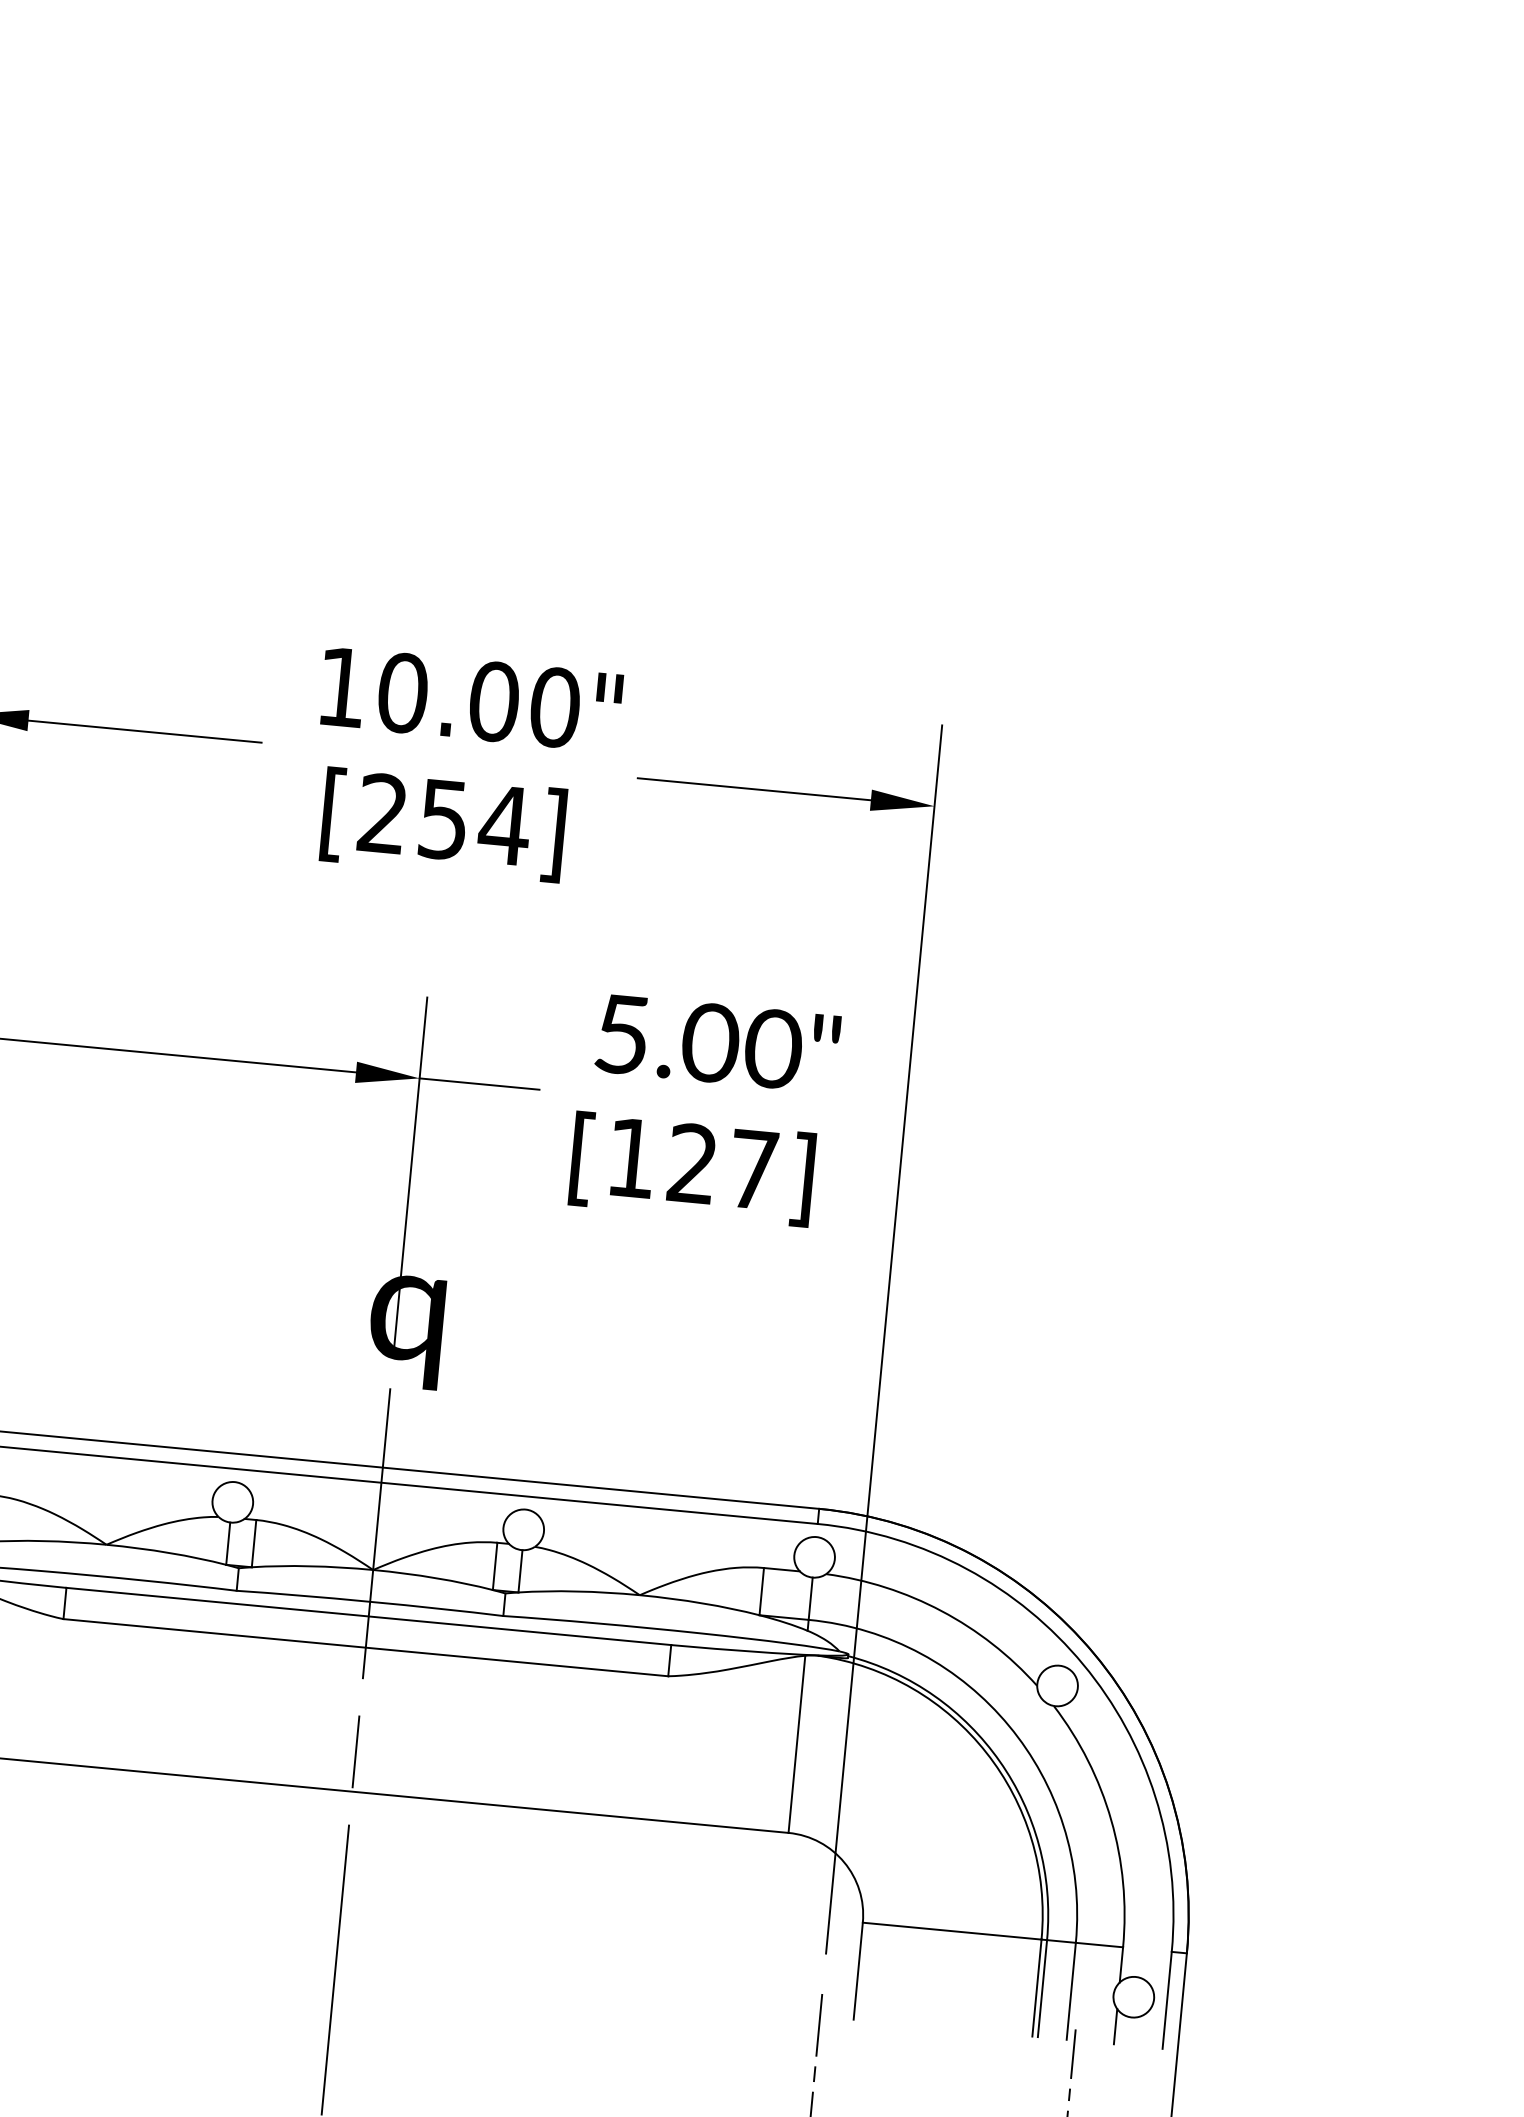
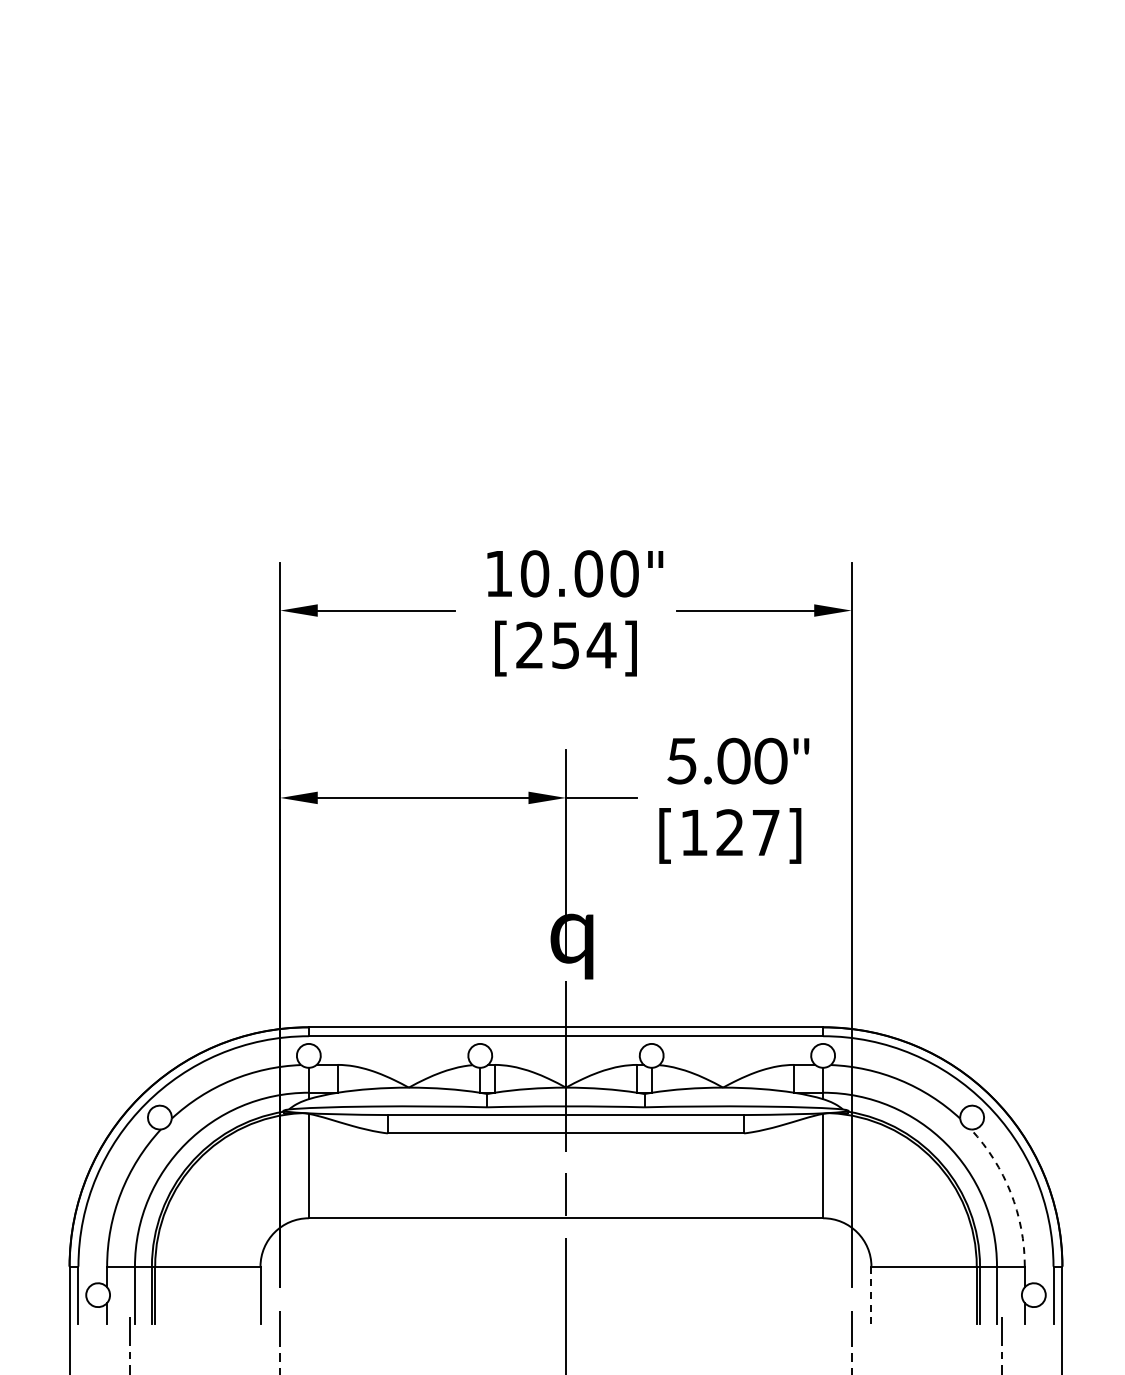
arc: (1110, 1819) -> (1010, 1192), solid -> dashed
line: (858, 1971) -> (871, 1295), solid -> dashed

